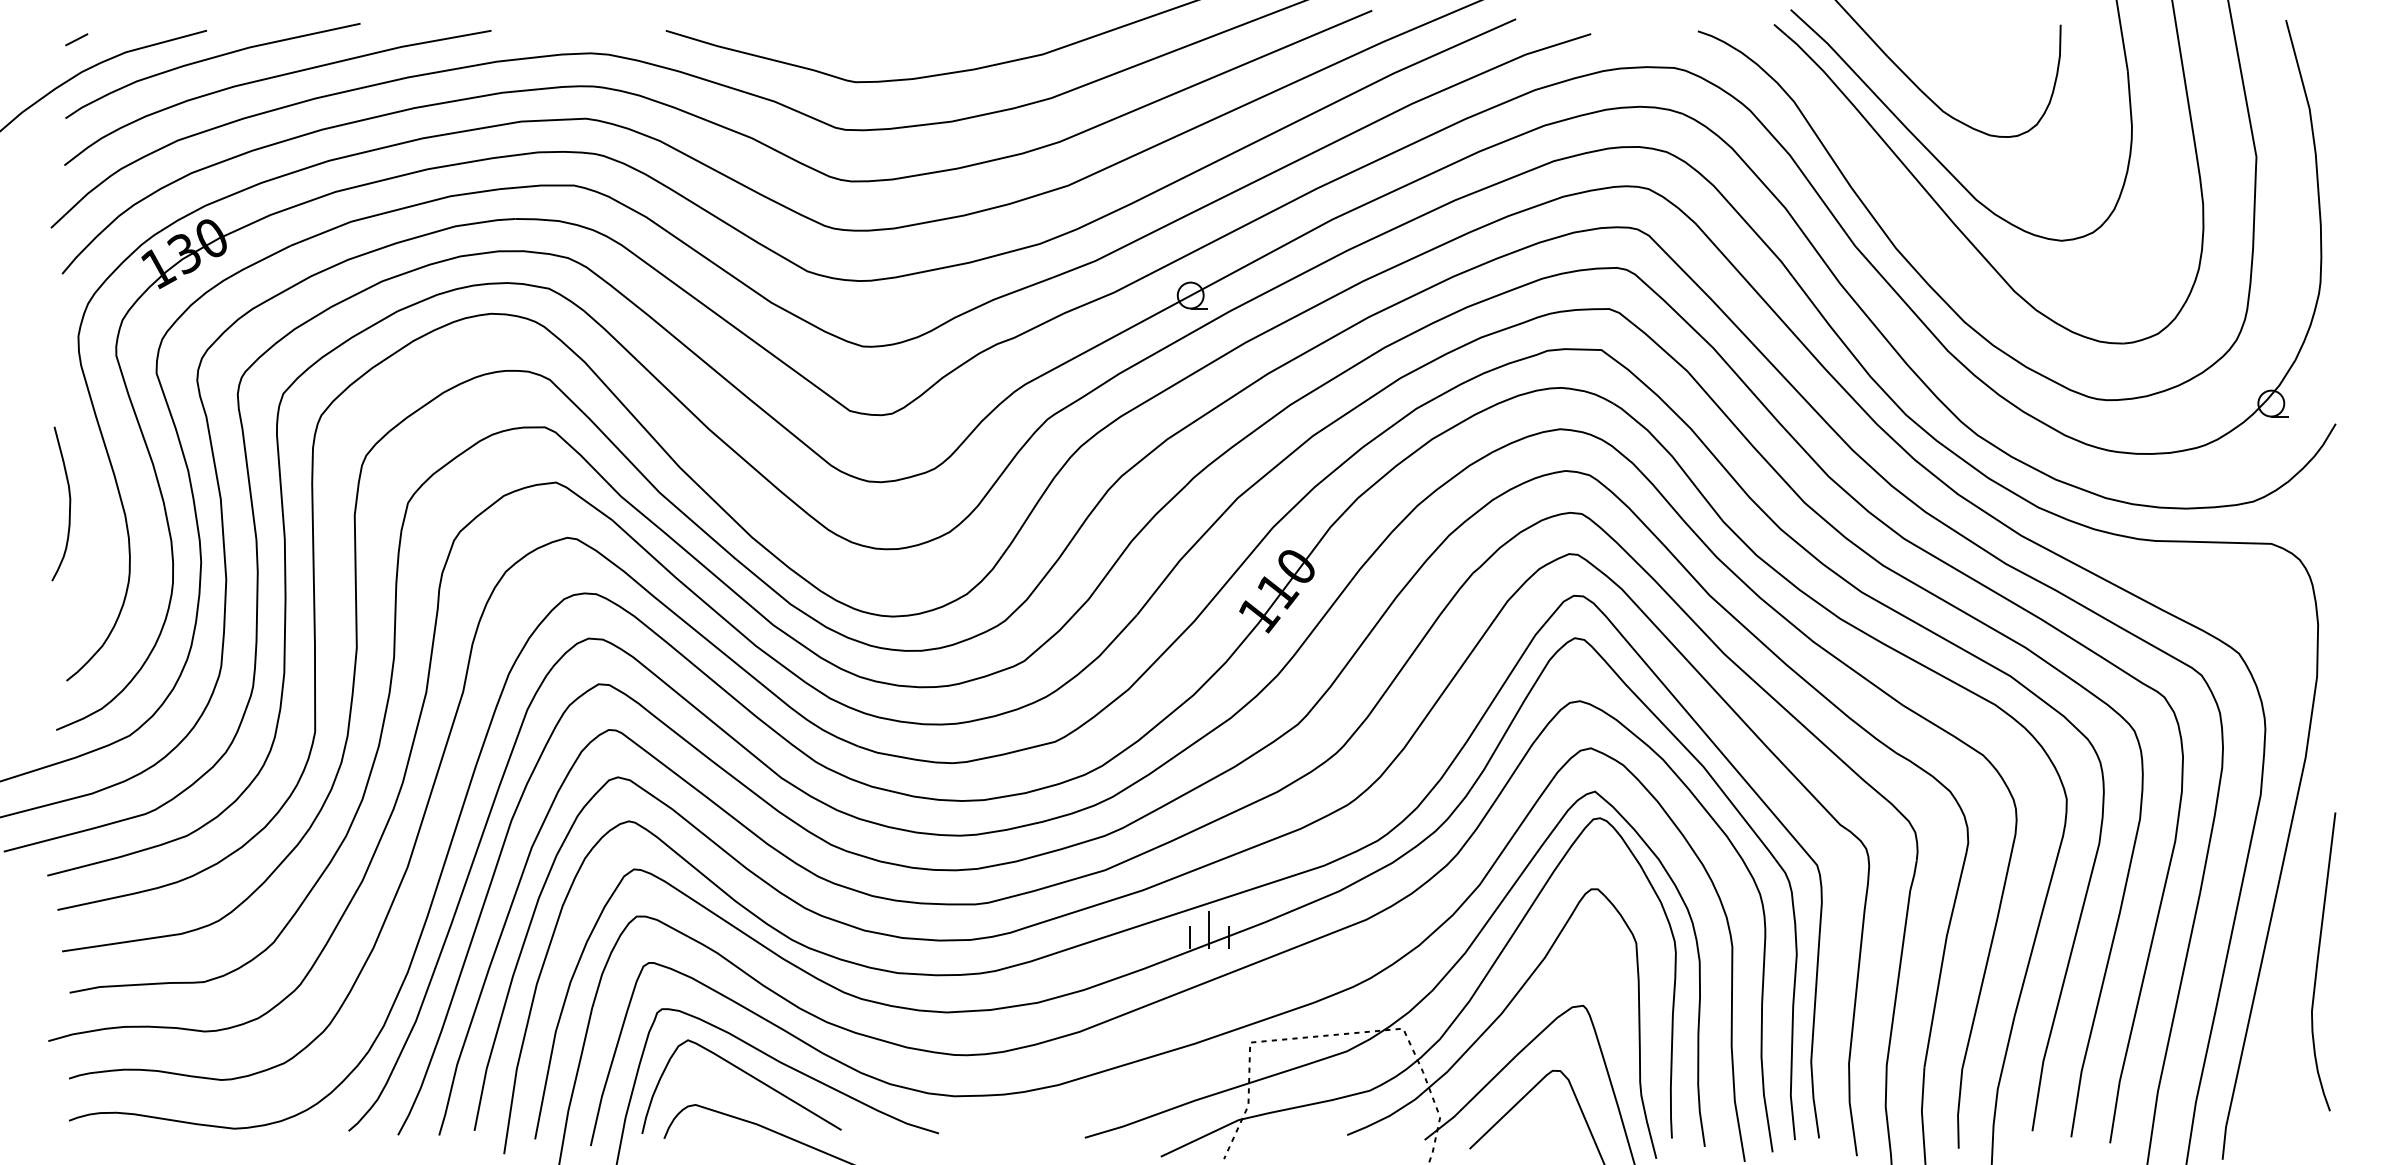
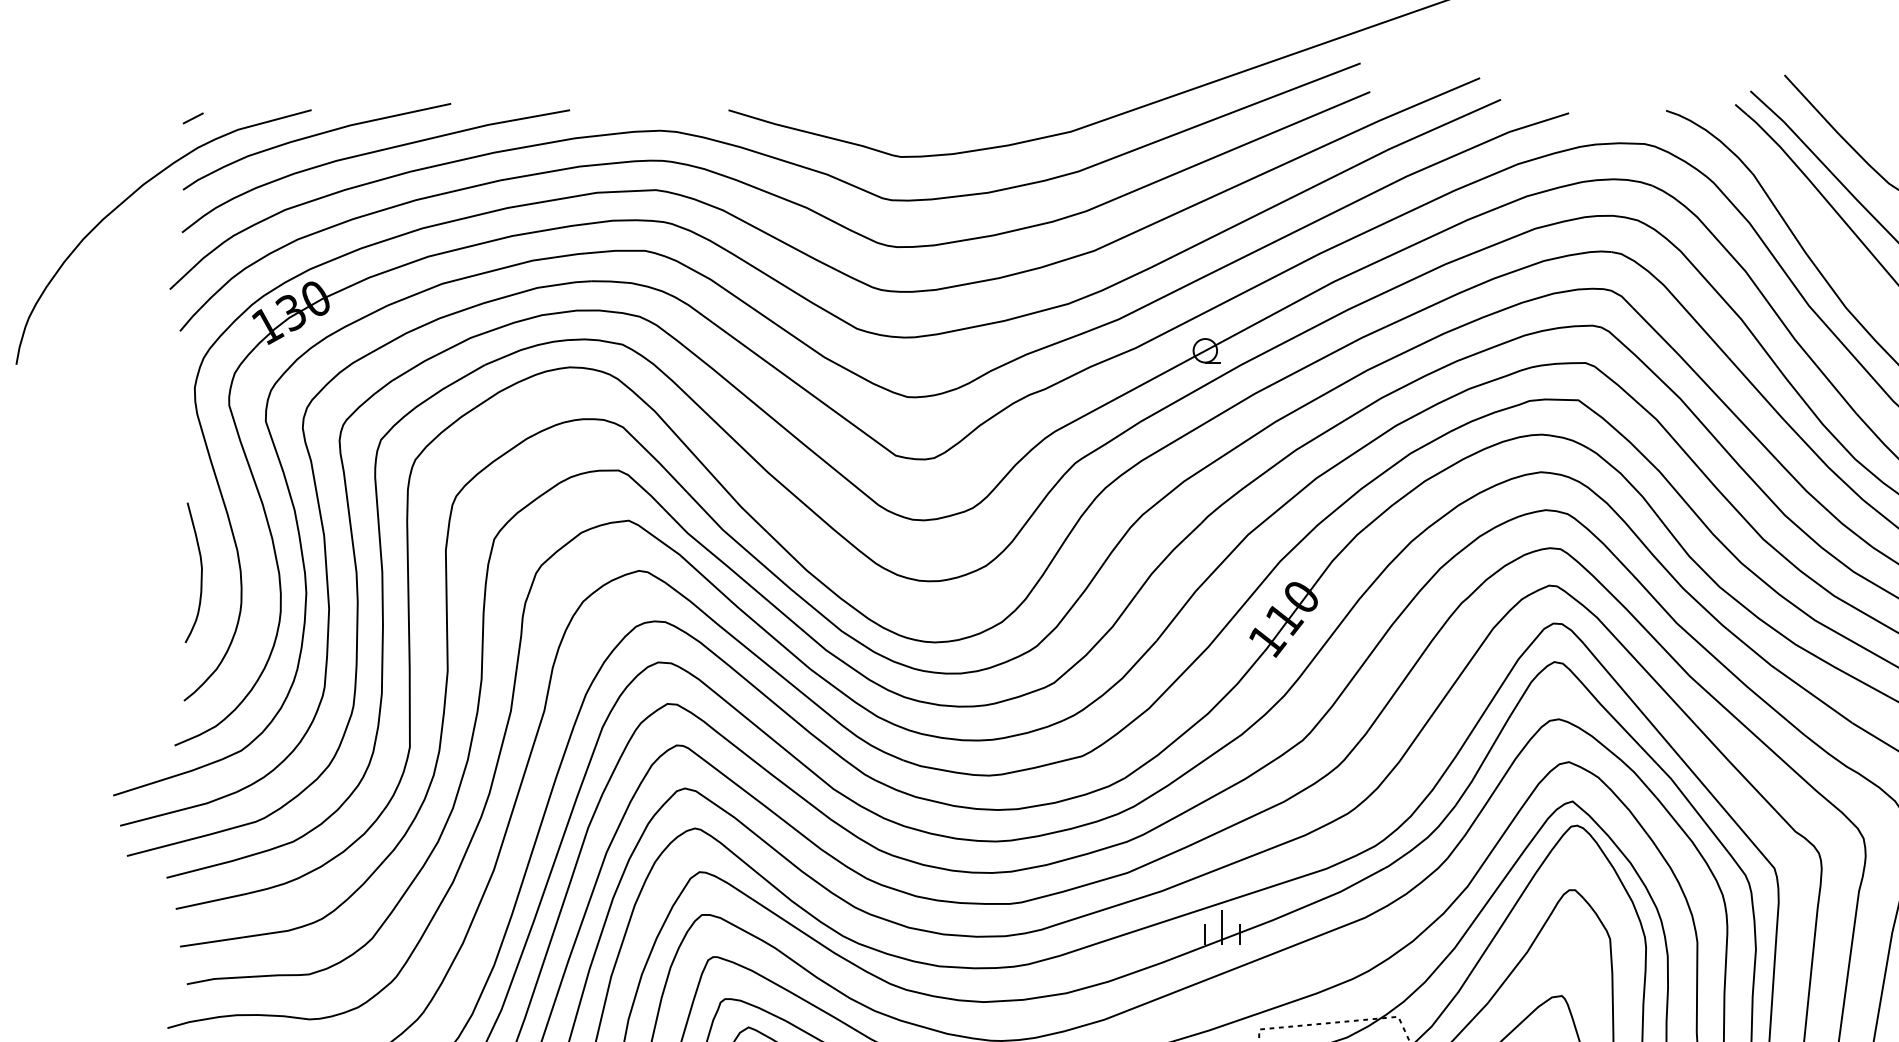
curve: (69, 503) -> (201, 572), moved

